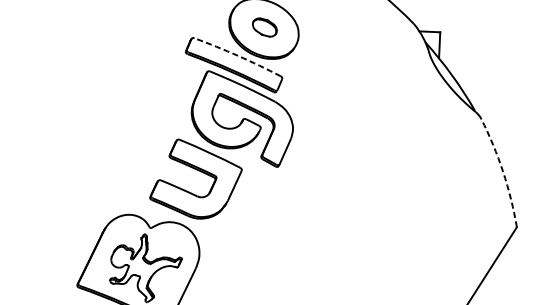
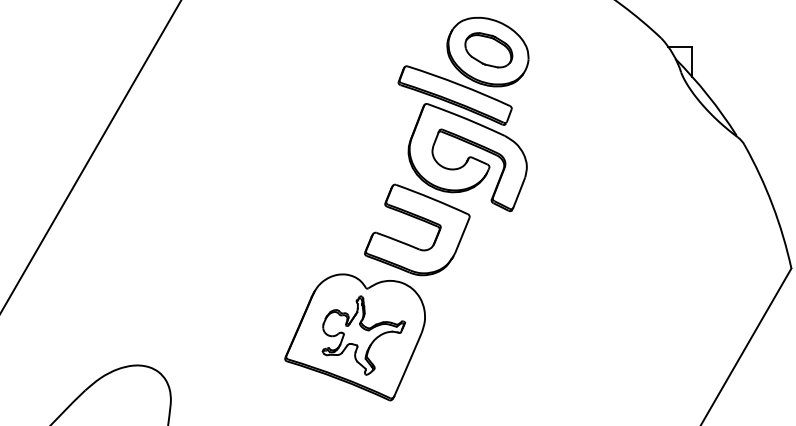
part: (264, 27) -> (488, 50), size x1.67
arc: (238, 55) -> (459, 84), dashed -> solid
arc: (503, 171) -> (772, 204), dashed -> solid

